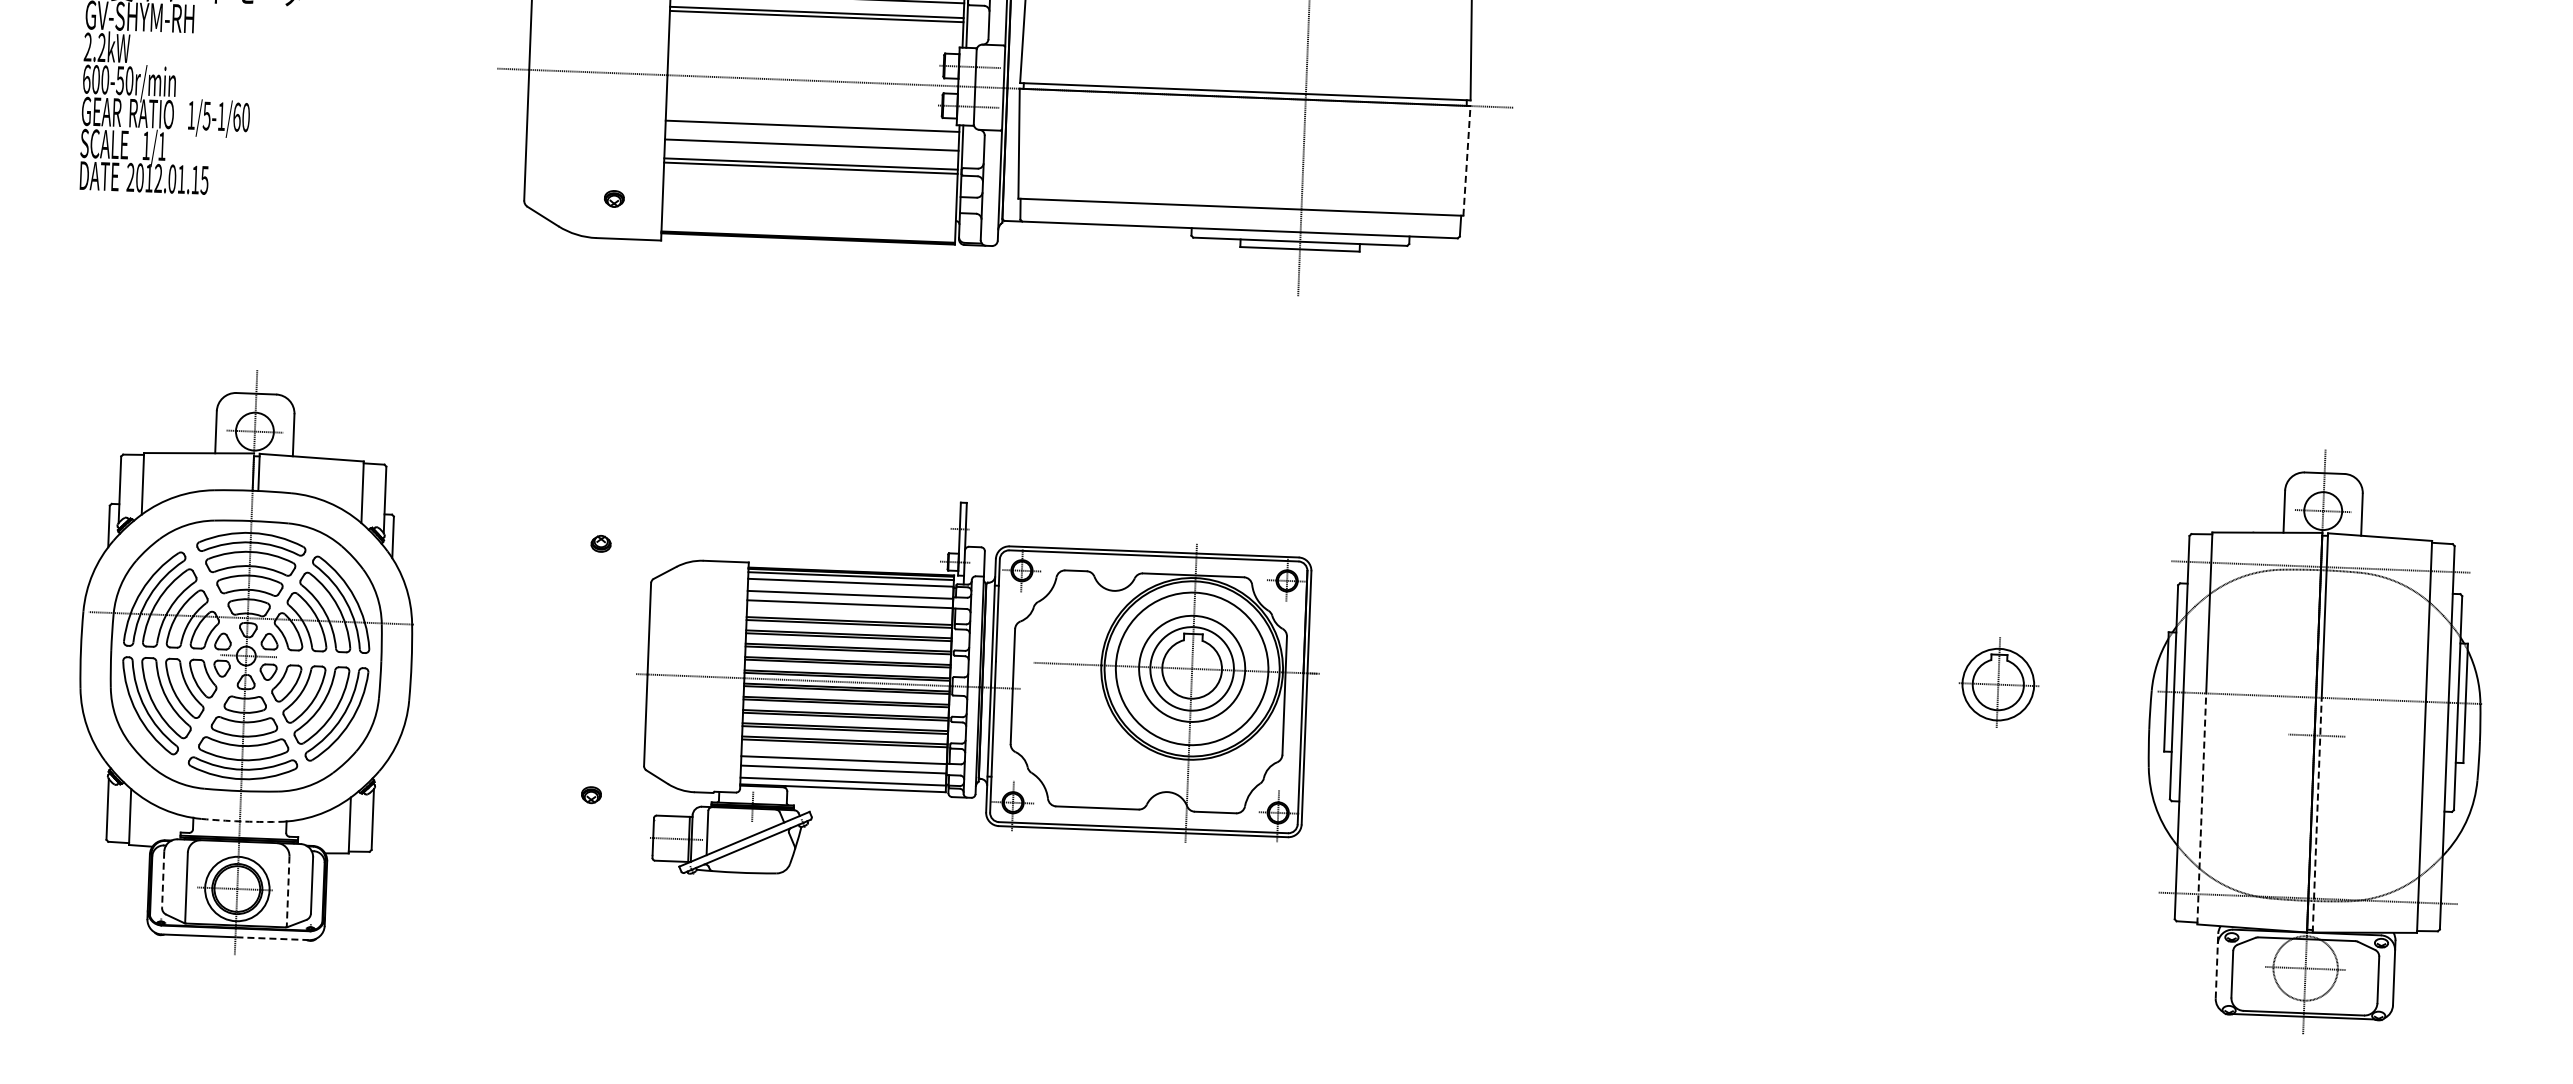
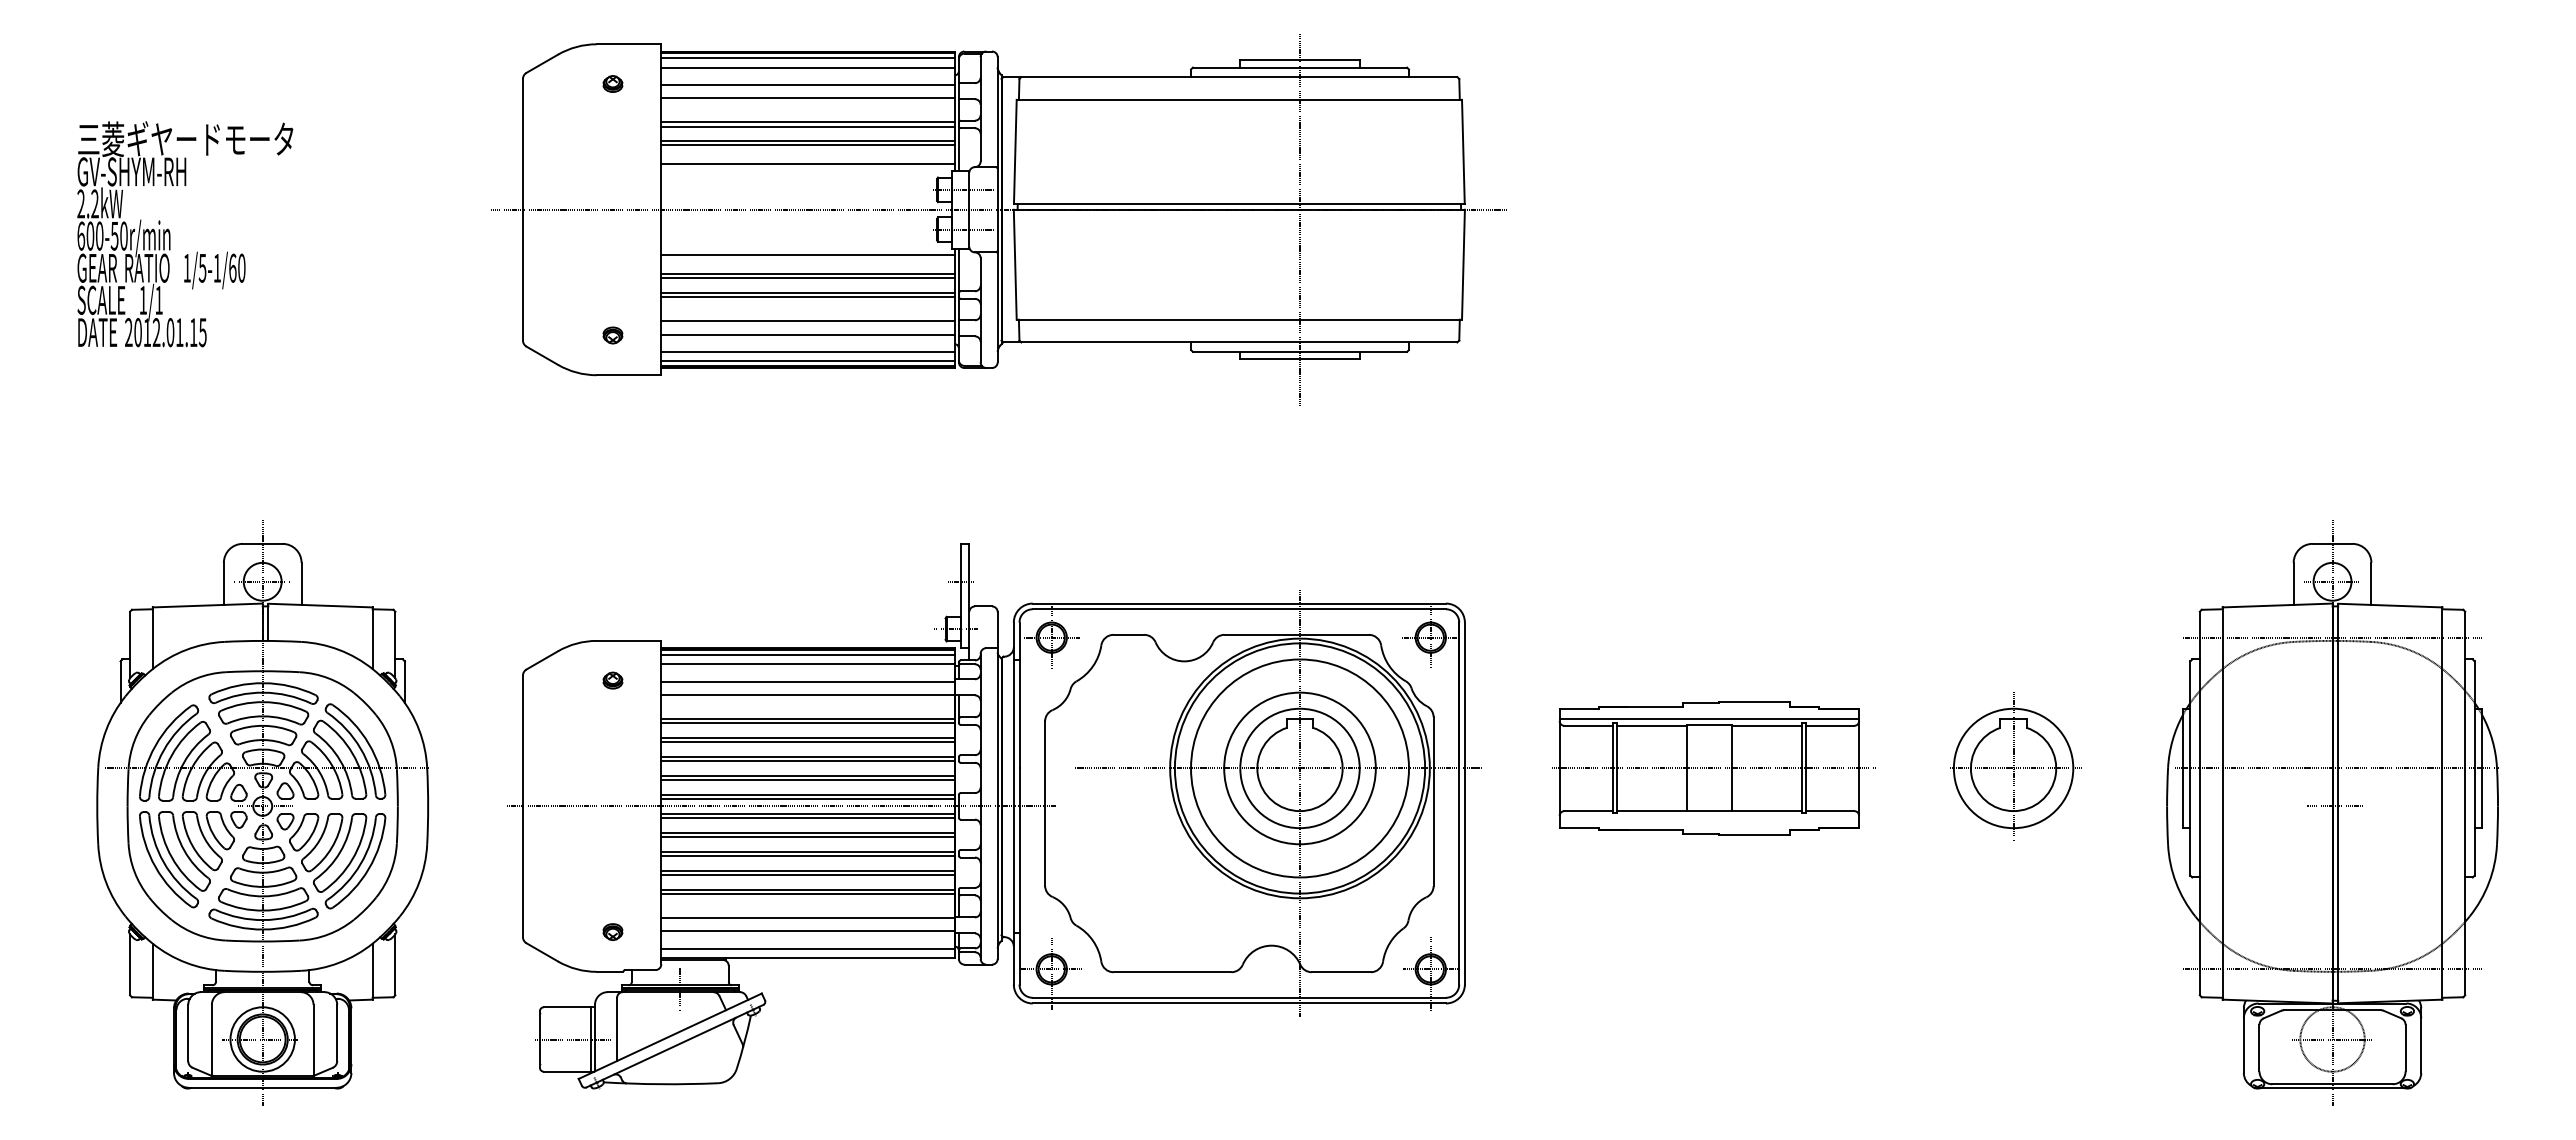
line: (816, 35) -> (808, 164), added
line: (811, 149) -> (808, 278), added
line: (1467, 160) -> (1463, 264), dashed -> solid
line: (810, 192) -> (808, 321), added
line: (809, 205) -> (808, 334), added
line: (809, 222) -> (808, 351), added
line: (808, 232) -> (808, 361), added
part: (1697, 673) -> (1713, 768), added
part: (1999, 683) -> (2015, 766), size x1.67
part: (977, 694) -> (994, 816), size x1.43
line: (2201, 809) -> (2222, 884), dashed -> solid
line: (2317, 814) -> (2338, 885), dashed -> solid
arc: (239, 821) -> (262, 971), dashed -> solid
line: (163, 880) -> (188, 1033), dashed -> solid
line: (288, 891) -> (313, 1040), dashed -> solid
line: (272, 938) -> (299, 1087), dashed -> solid
line: (2216, 966) -> (2243, 1040), dashed -> solid

